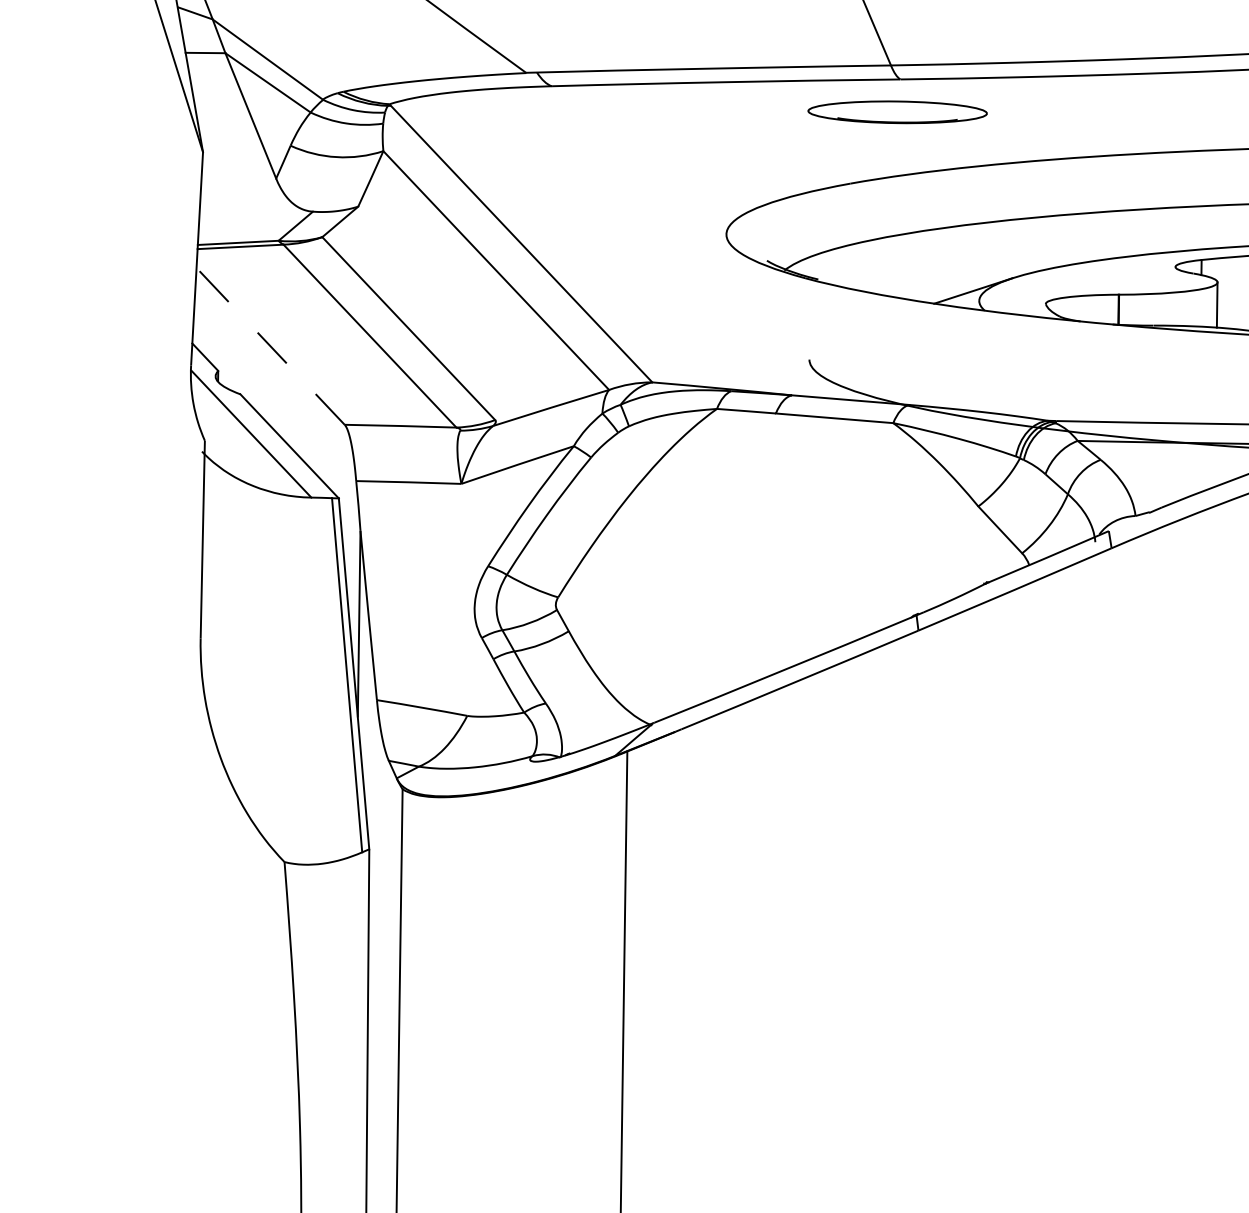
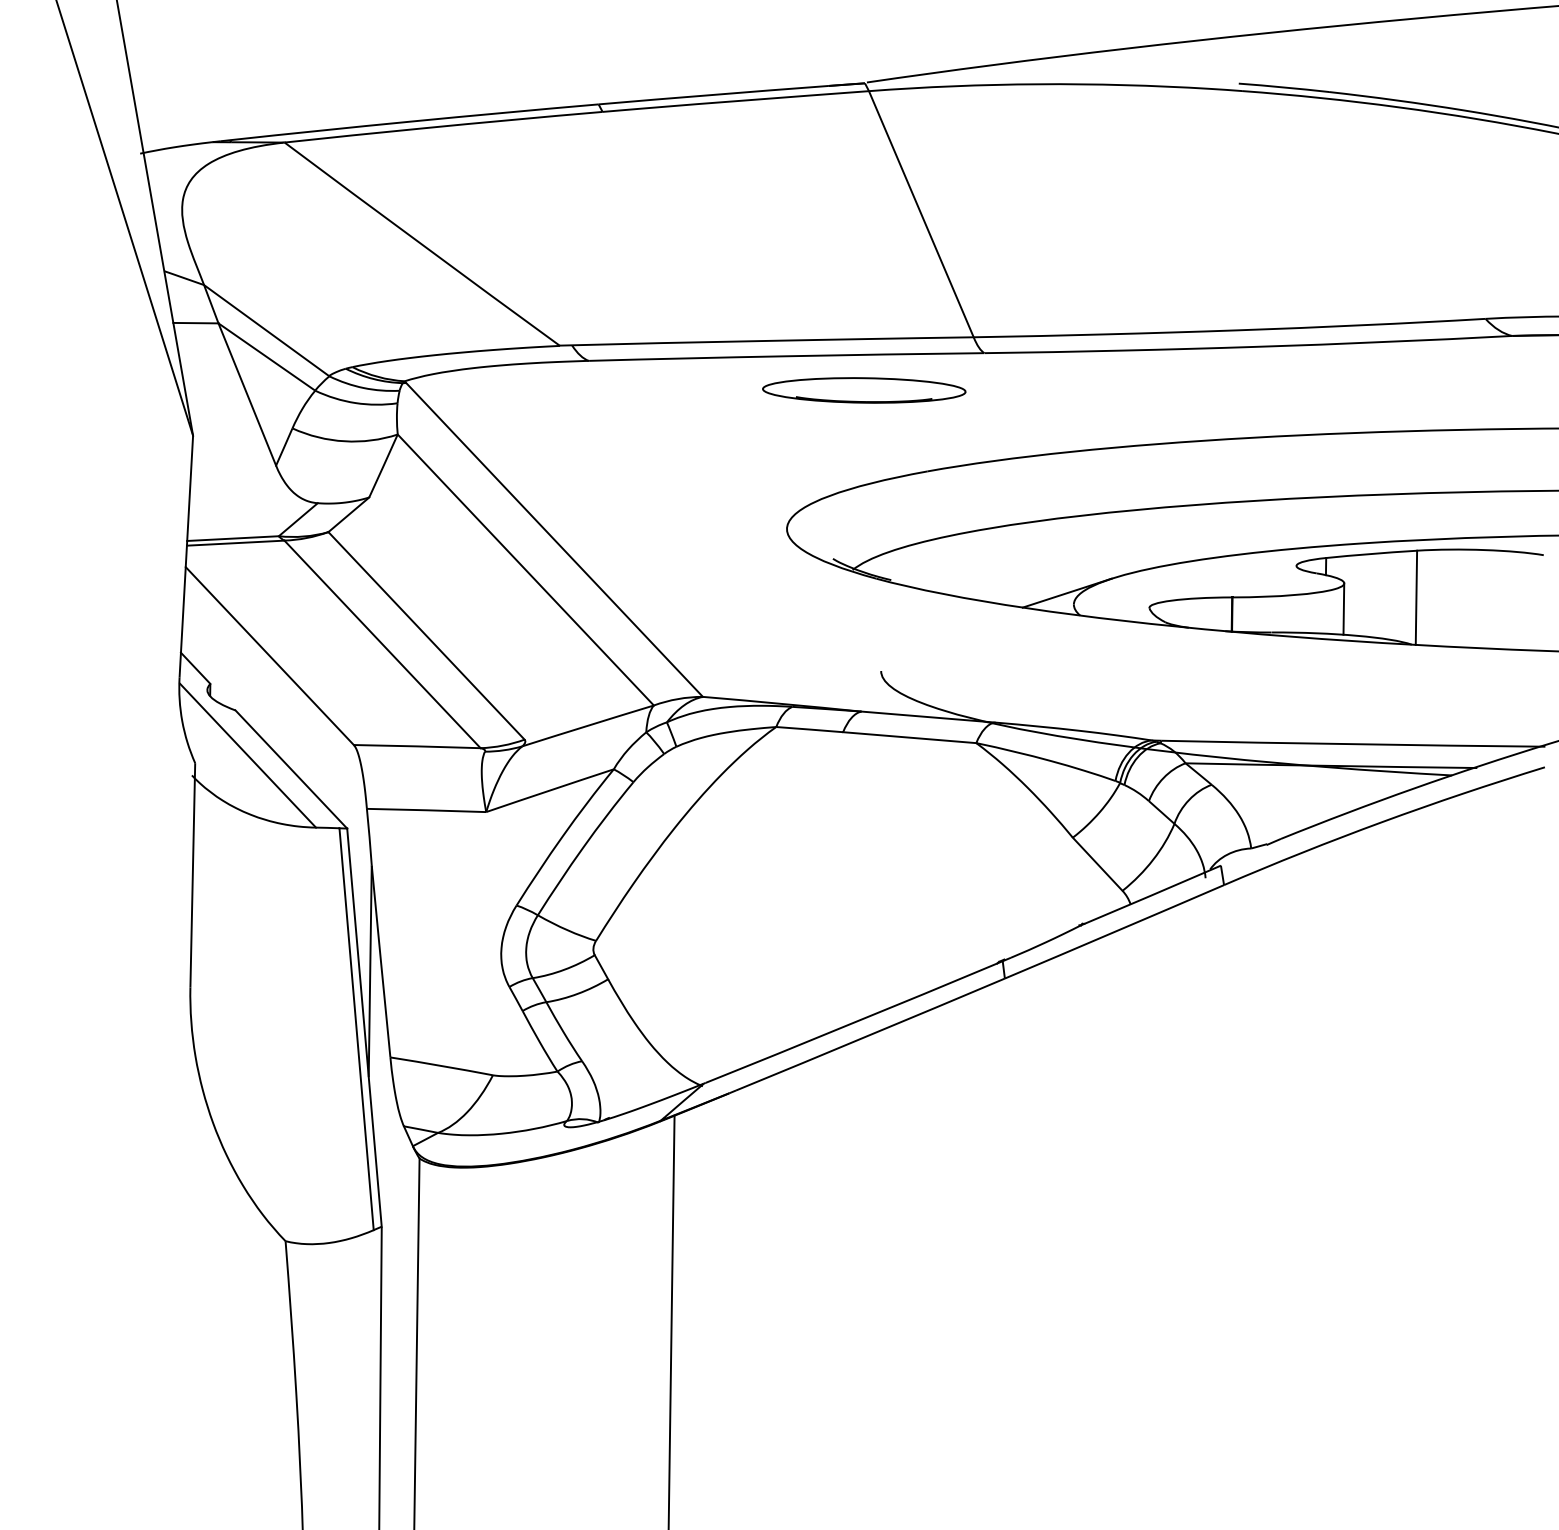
part: (897, 112) -> (864, 390), moved
line: (270, 345) -> (269, 655), dashed -> solid

